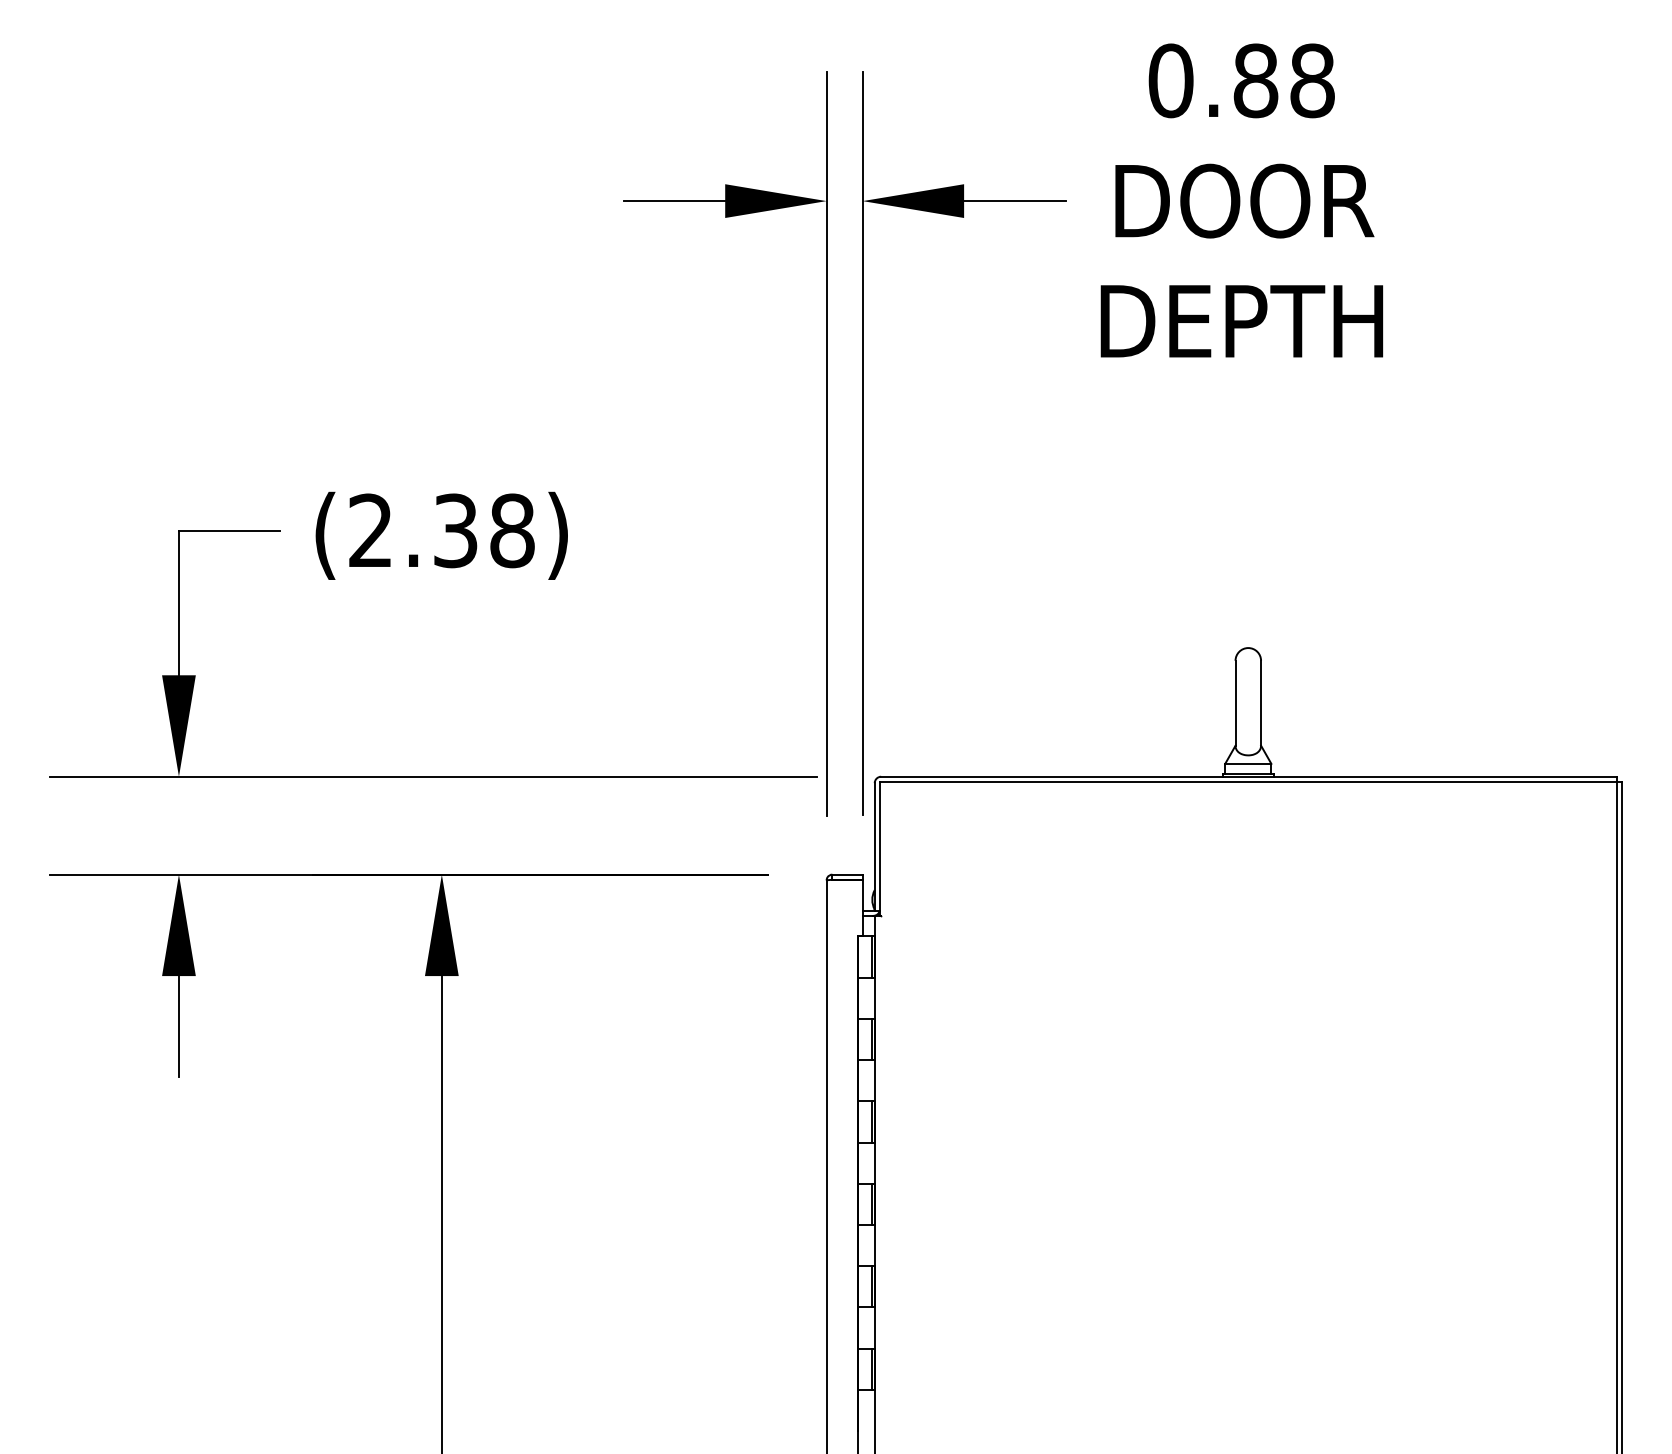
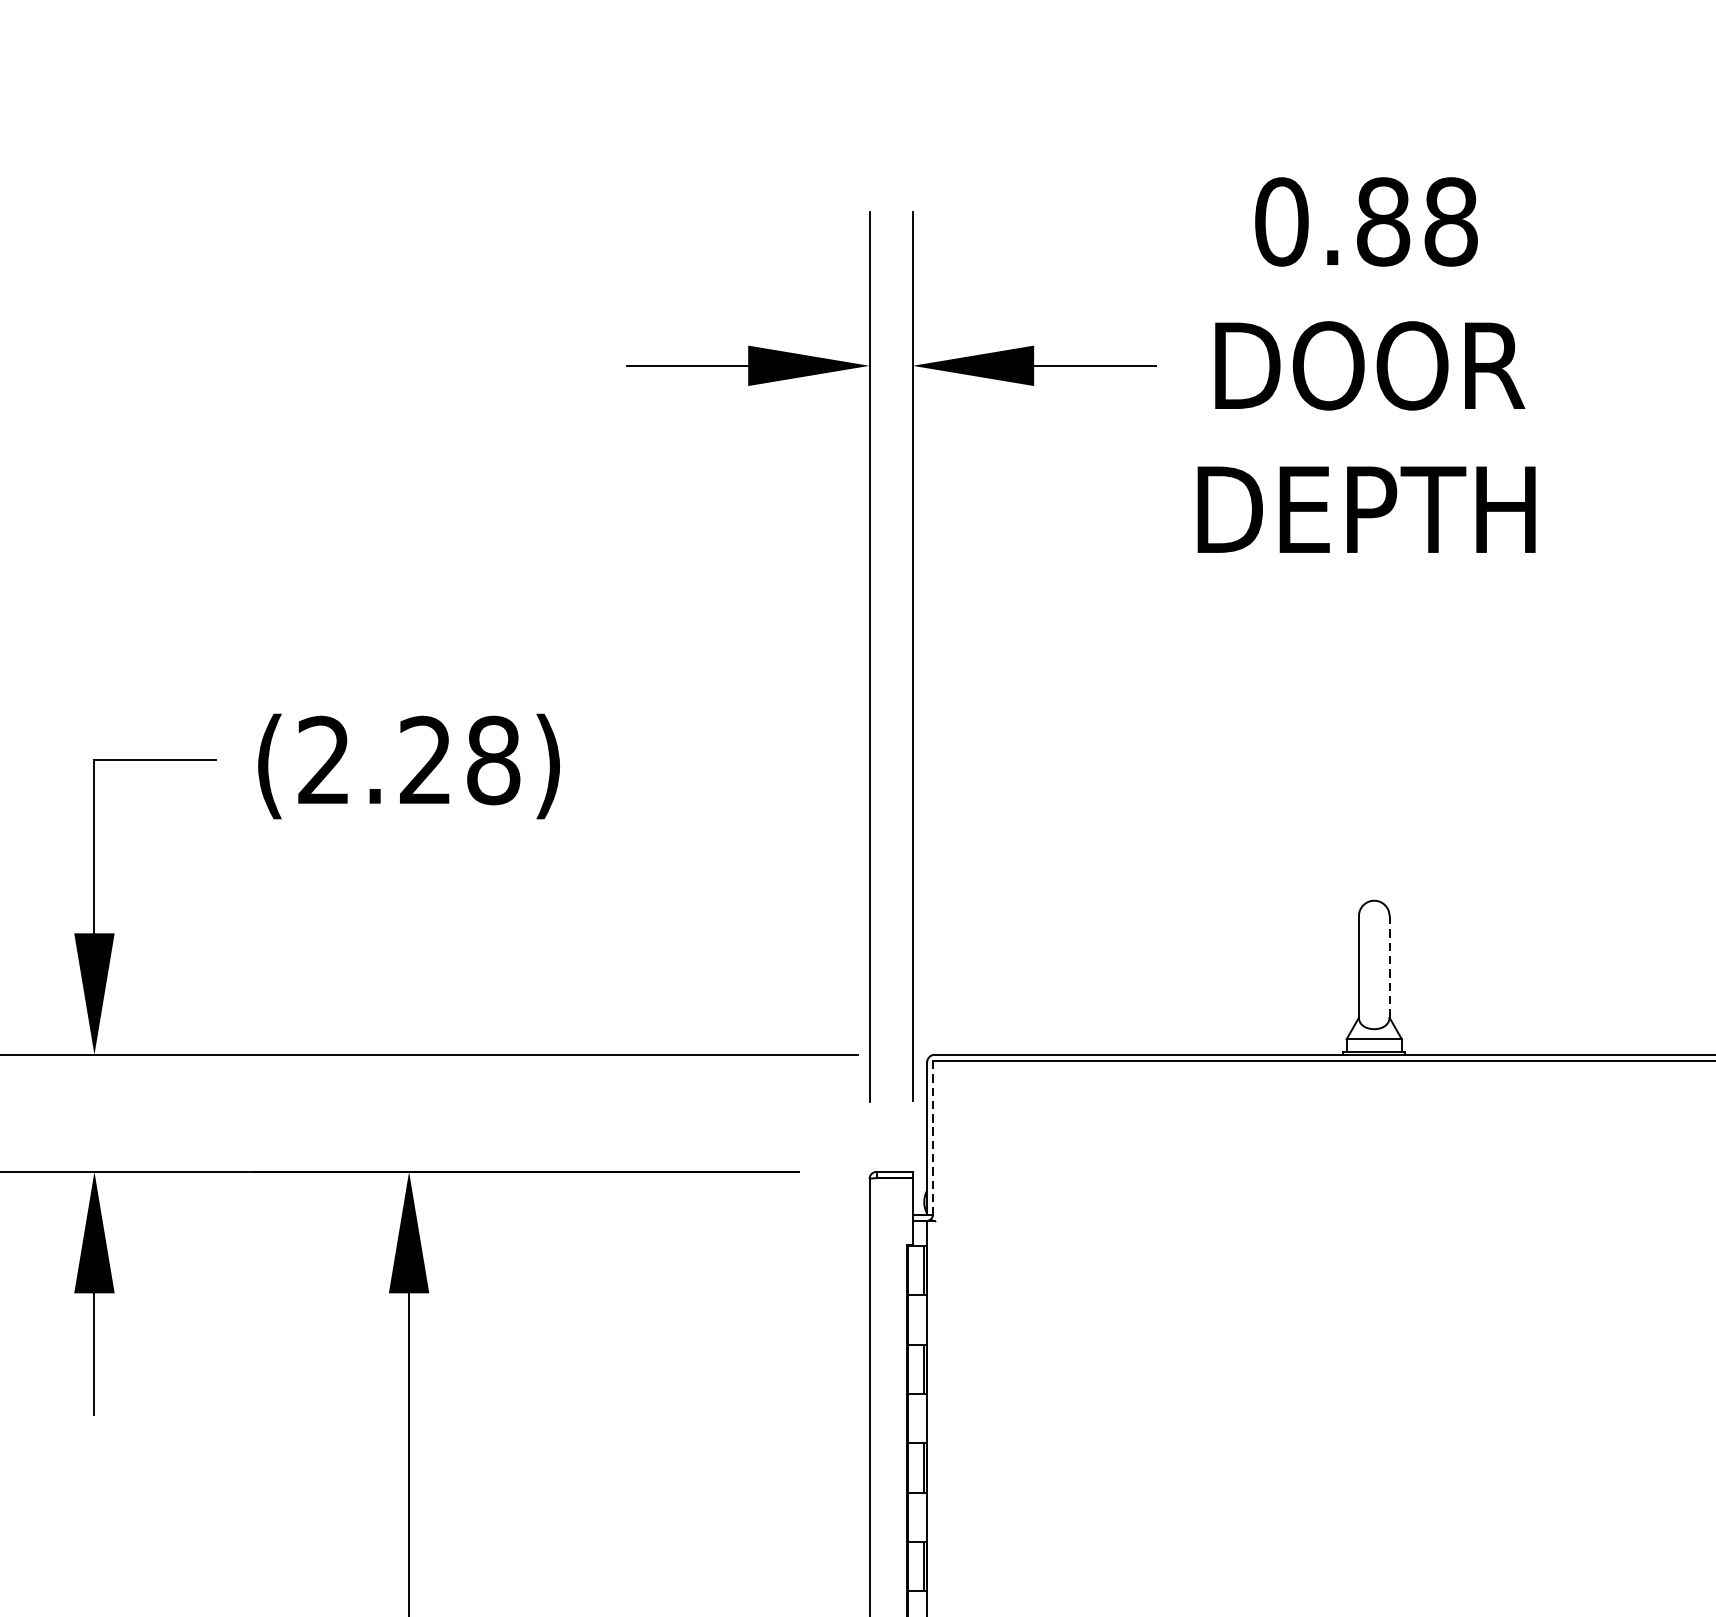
text: (455, 530) -> (425, 760), (2.38) -> (2.28)
line: (1261, 702) -> (1390, 965), solid -> dashed
line: (879, 848) -> (932, 1140), solid -> dashed

